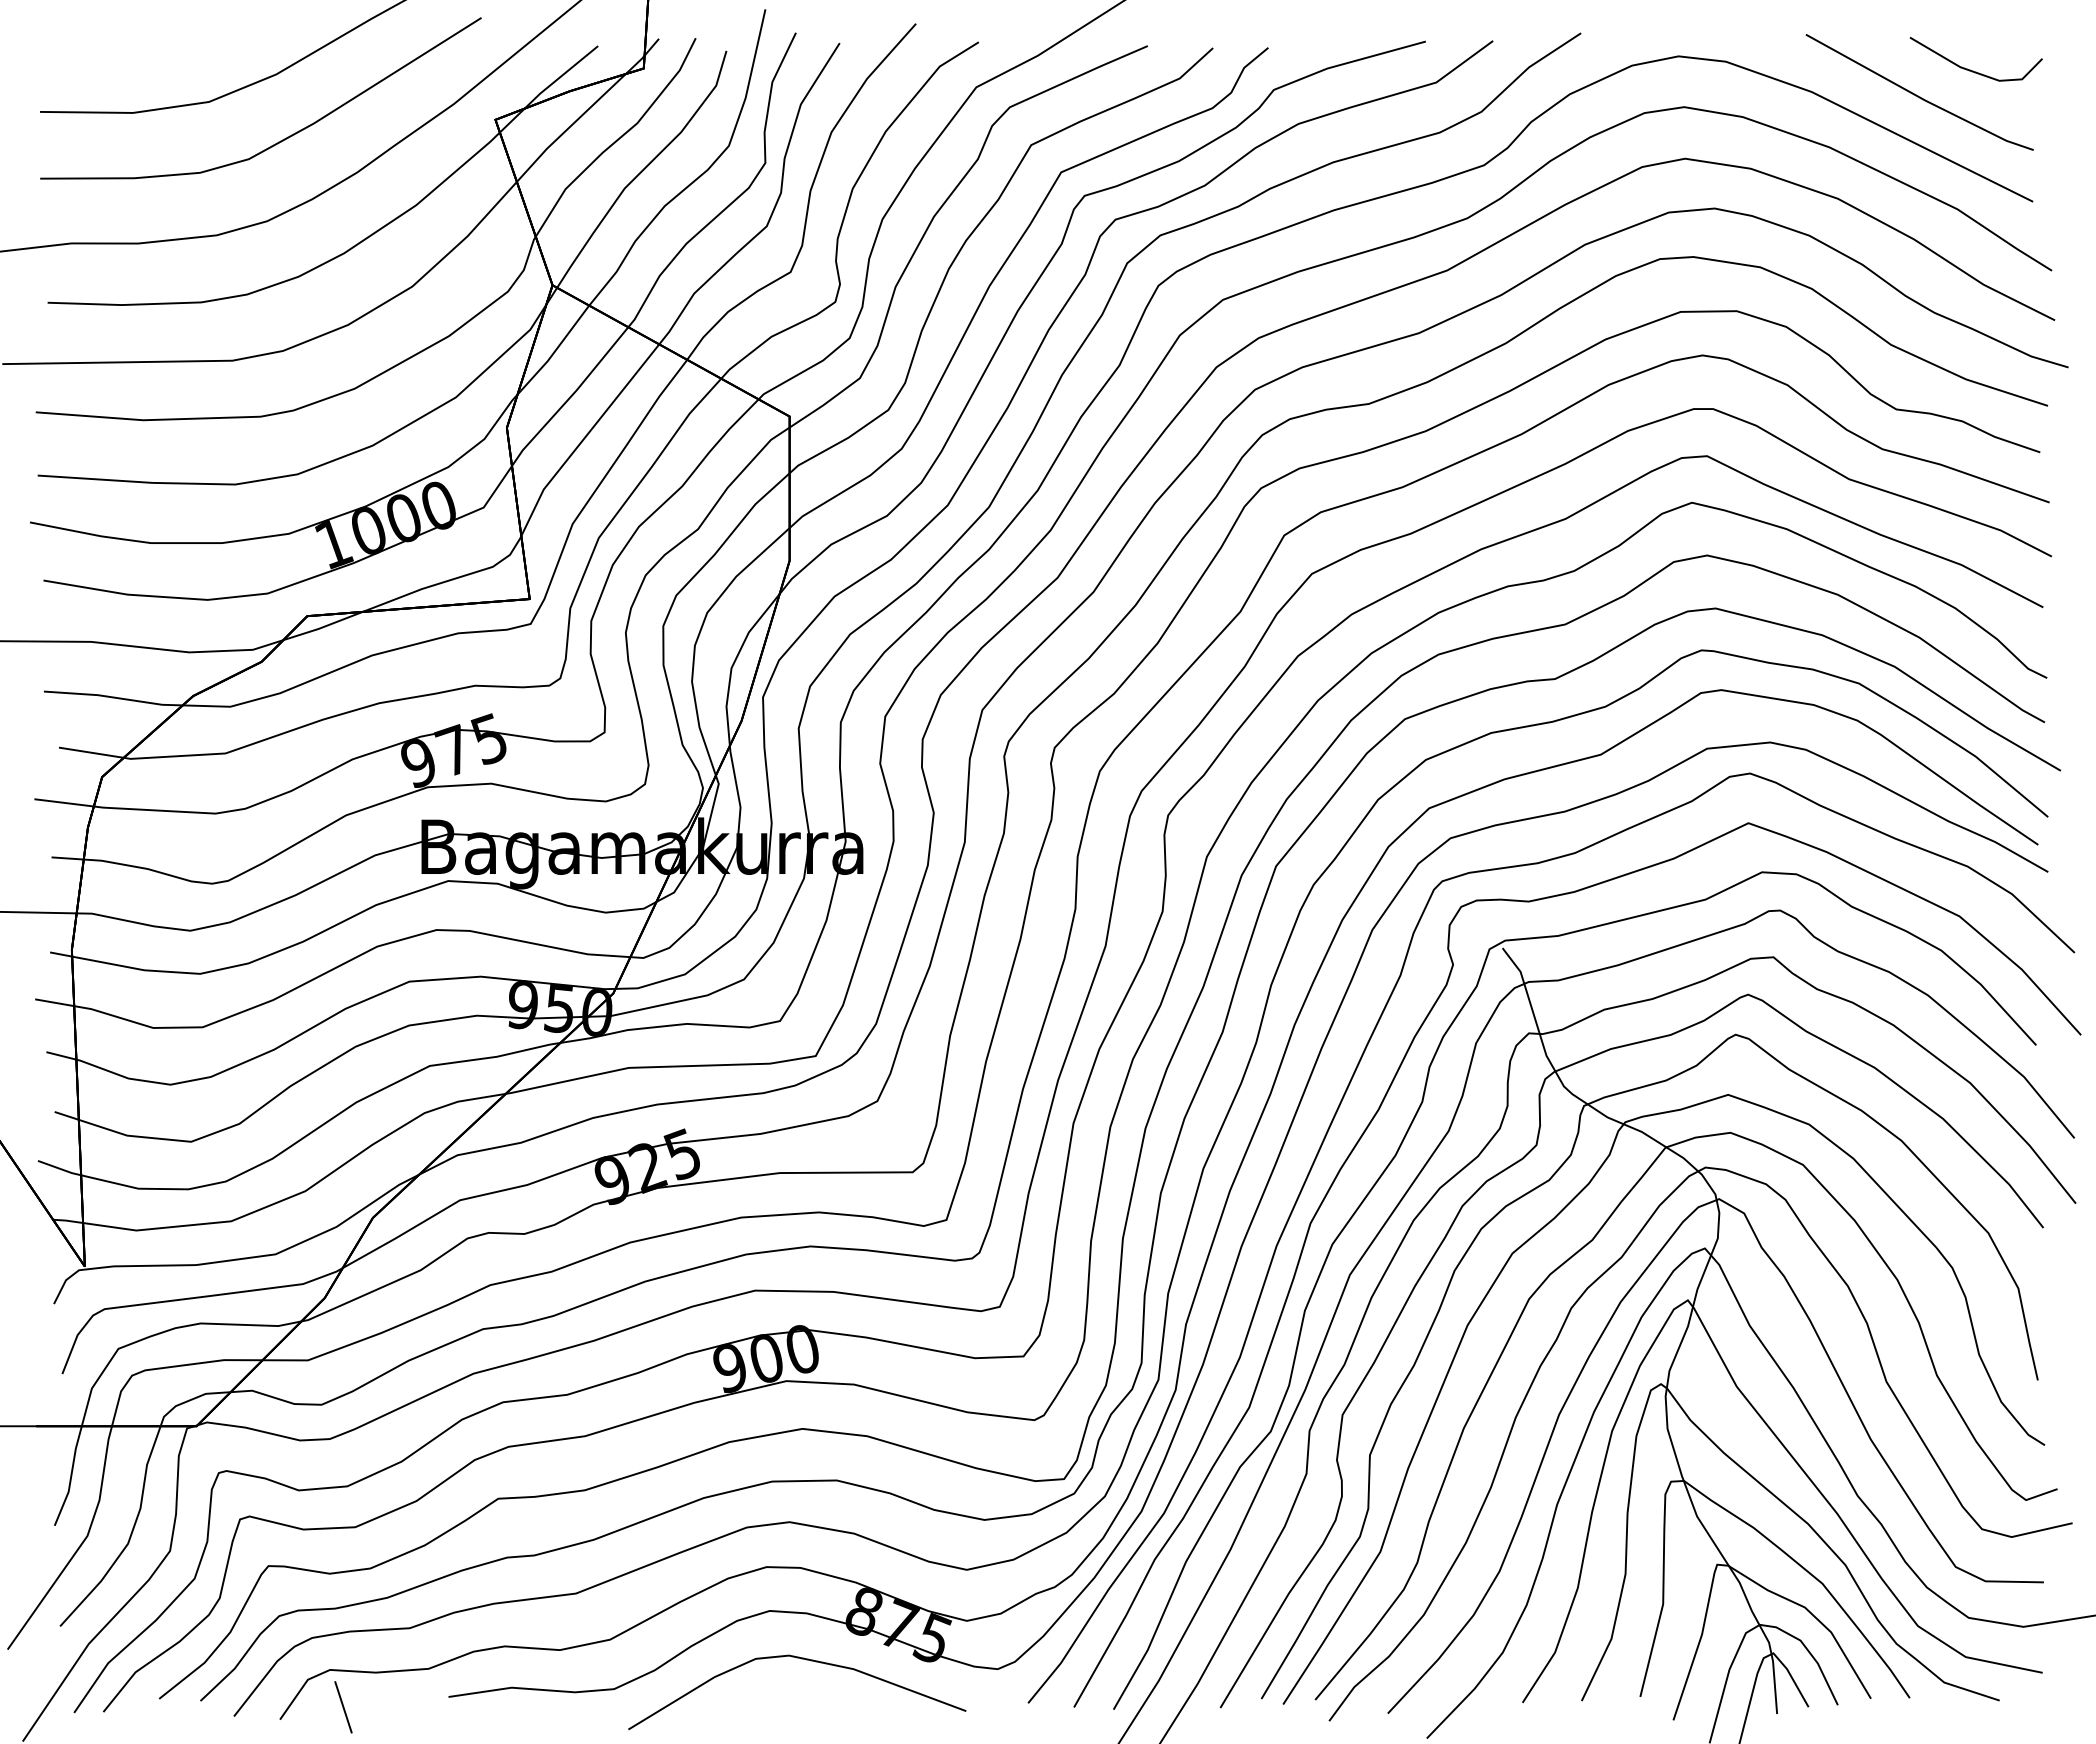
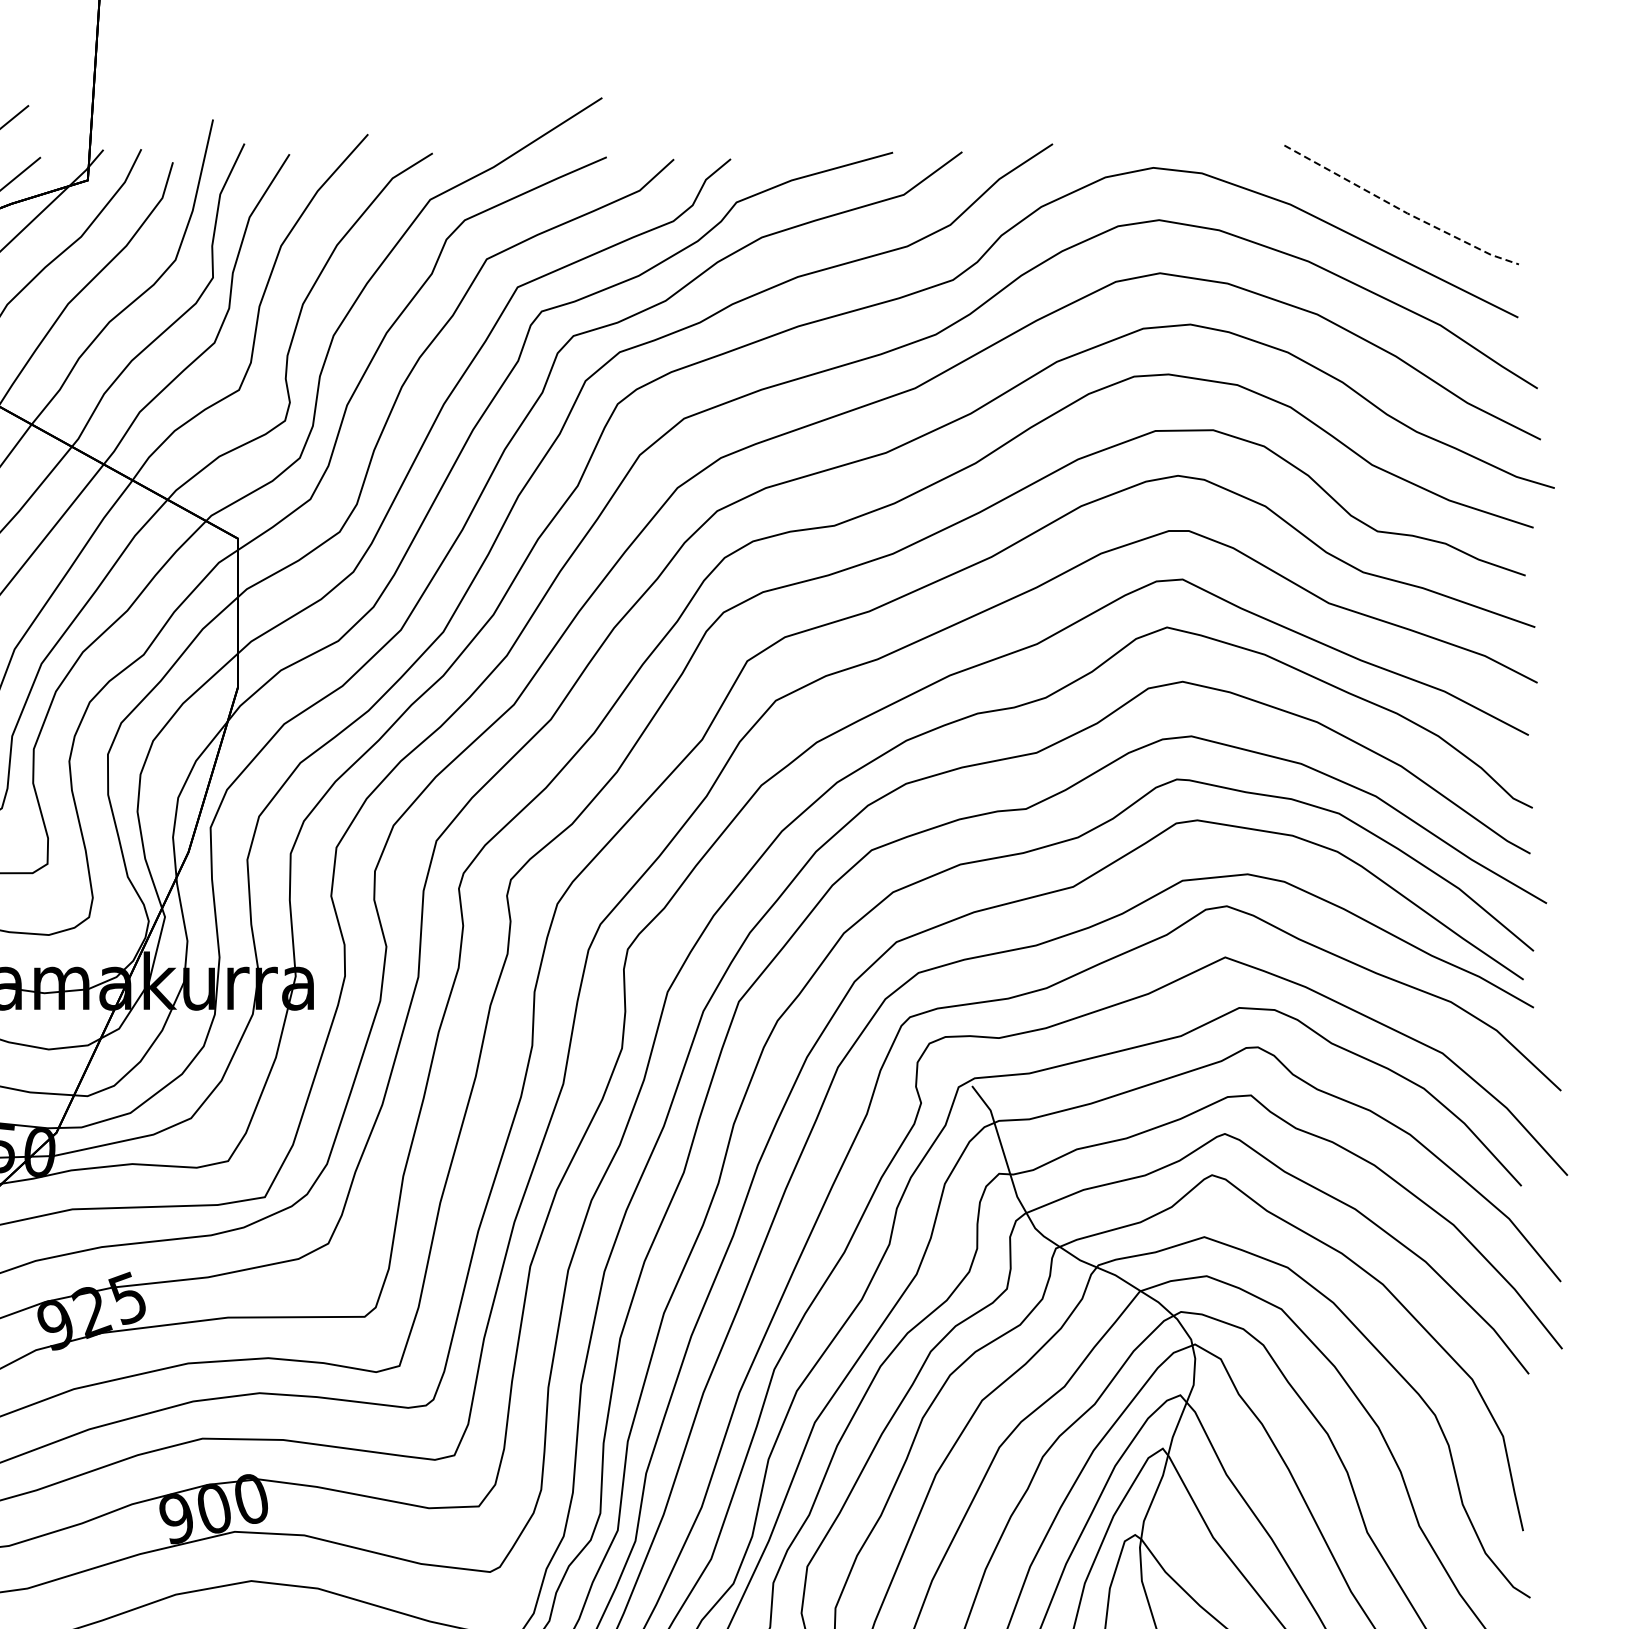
line: (1970, 69) -> (1453, 181), removed
line: (1919, 97) -> (1401, 210), solid -> dashed

